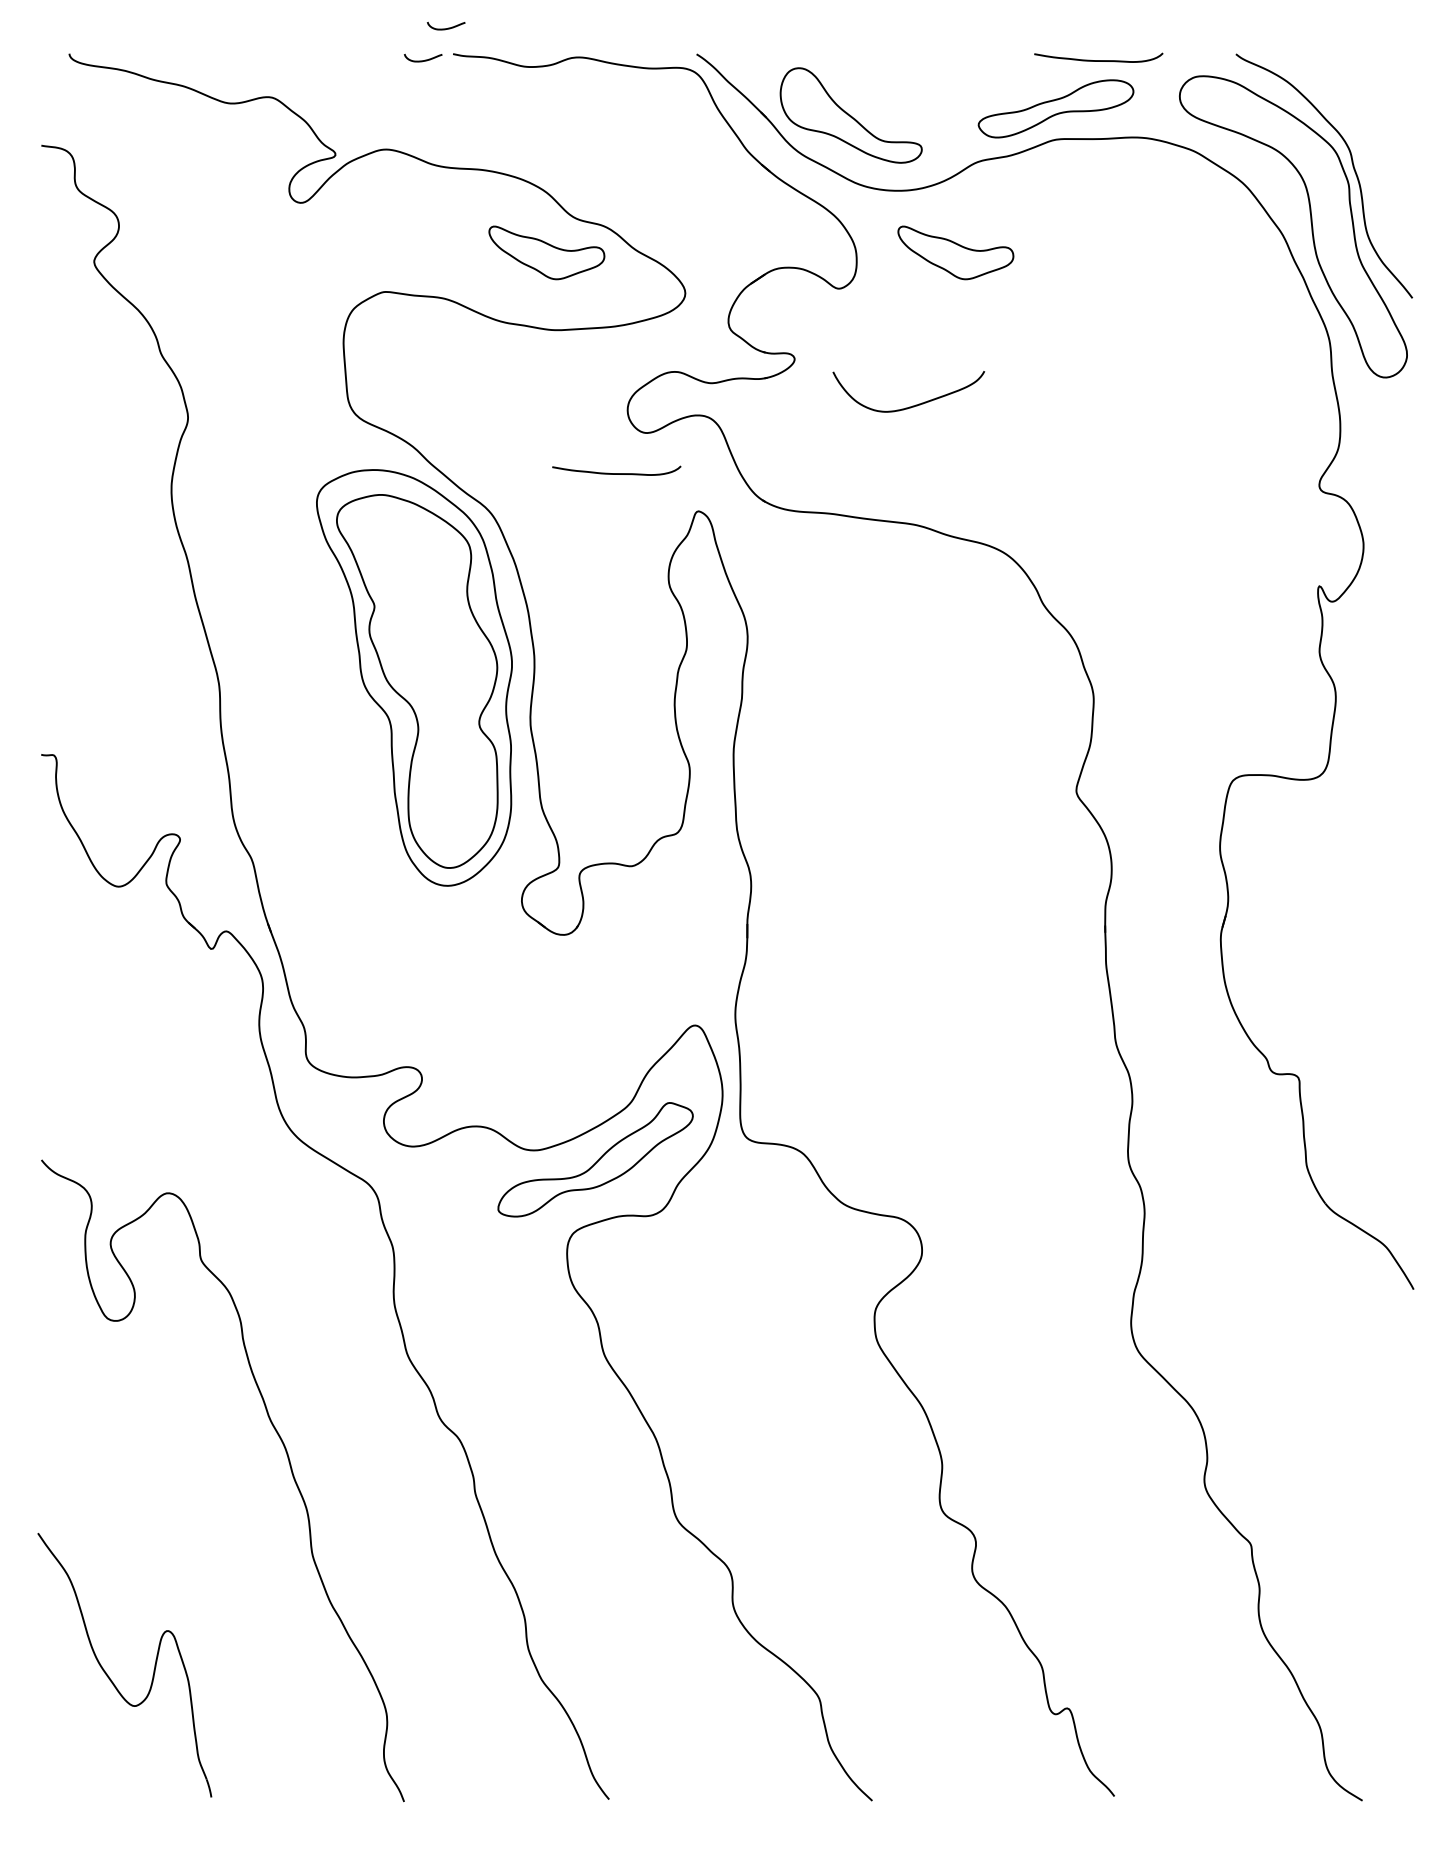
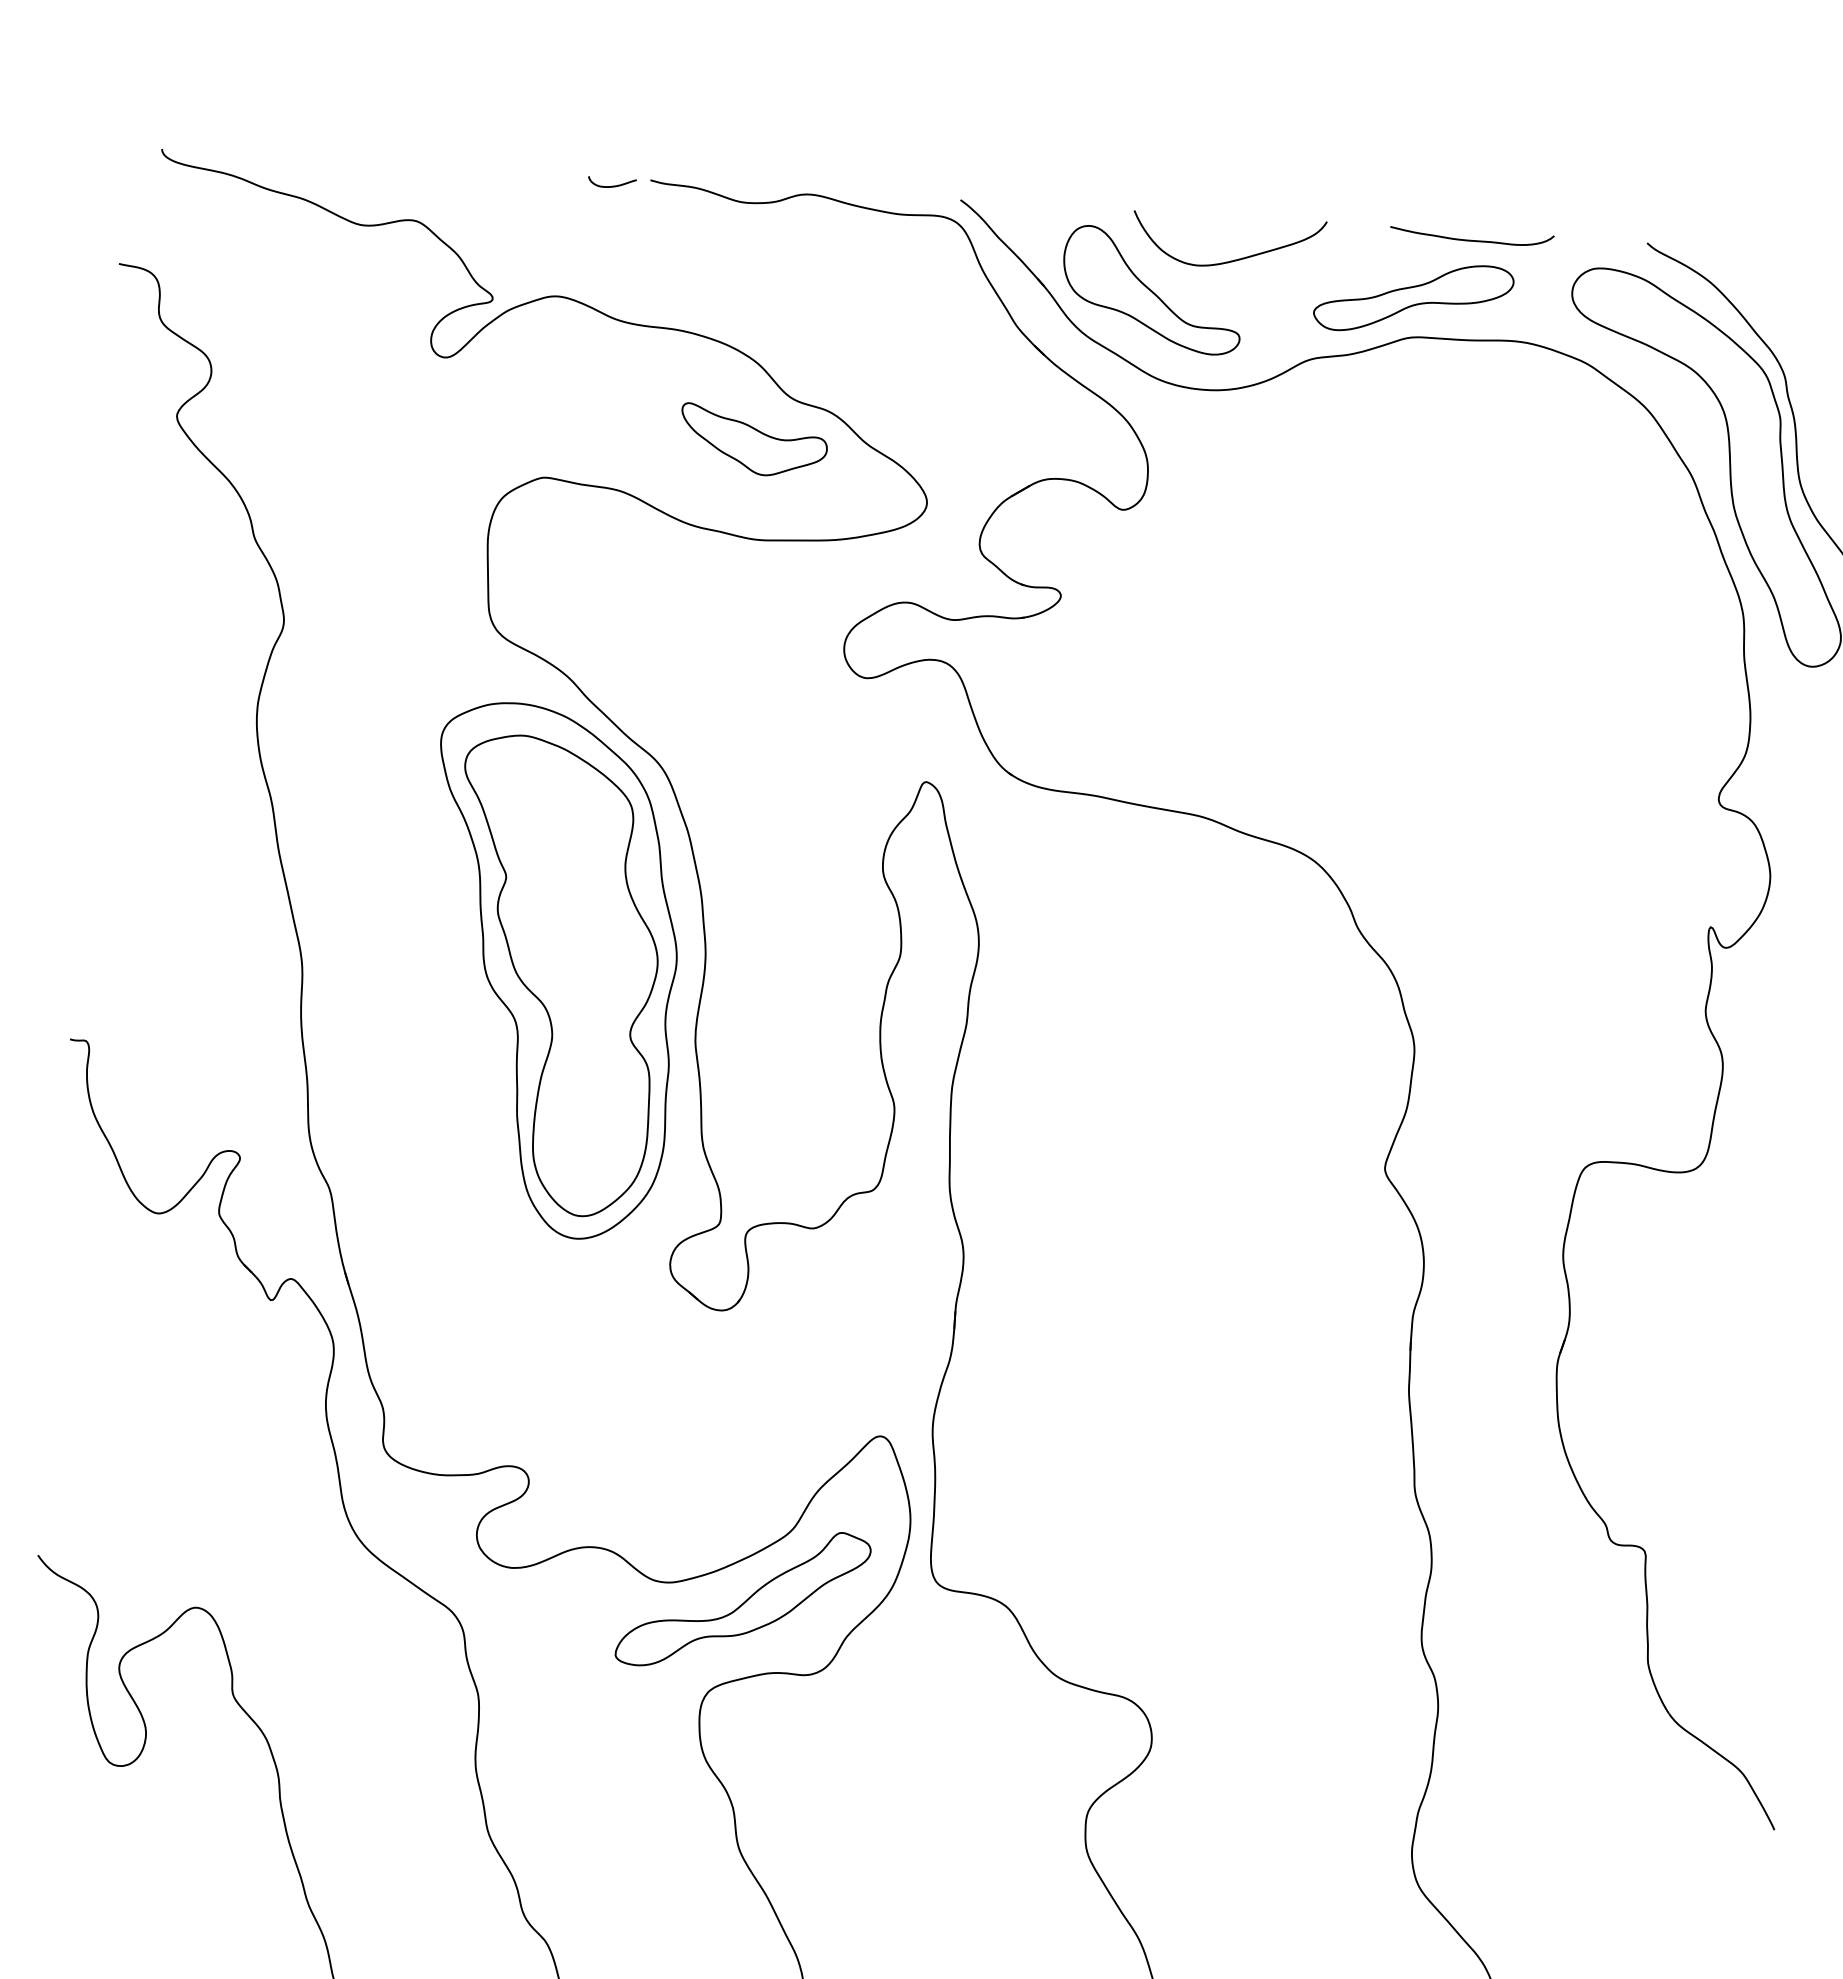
curve: (446, 28) -> (644, 147), removed
part: (955, 252) -> (1274, 473), removed
curve: (912, 405) -> (1232, 259), moved
curve: (616, 473) -> (824, 727), removed

